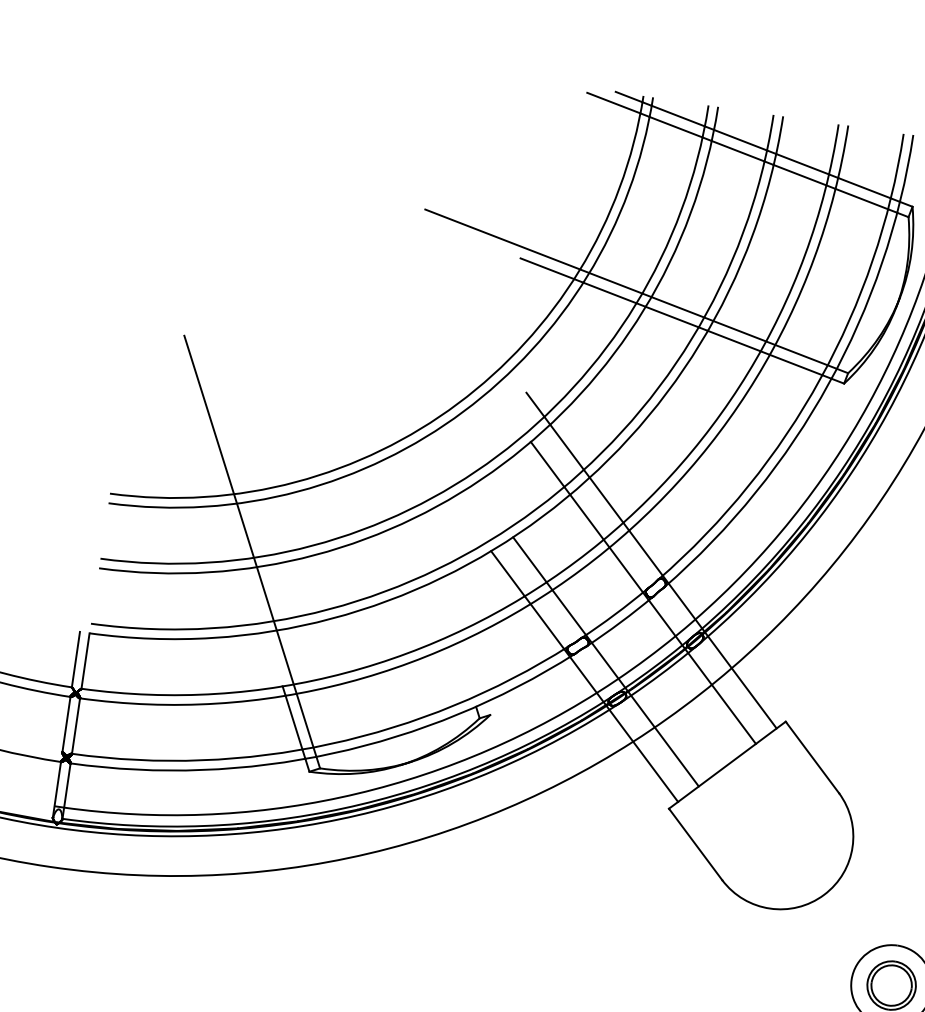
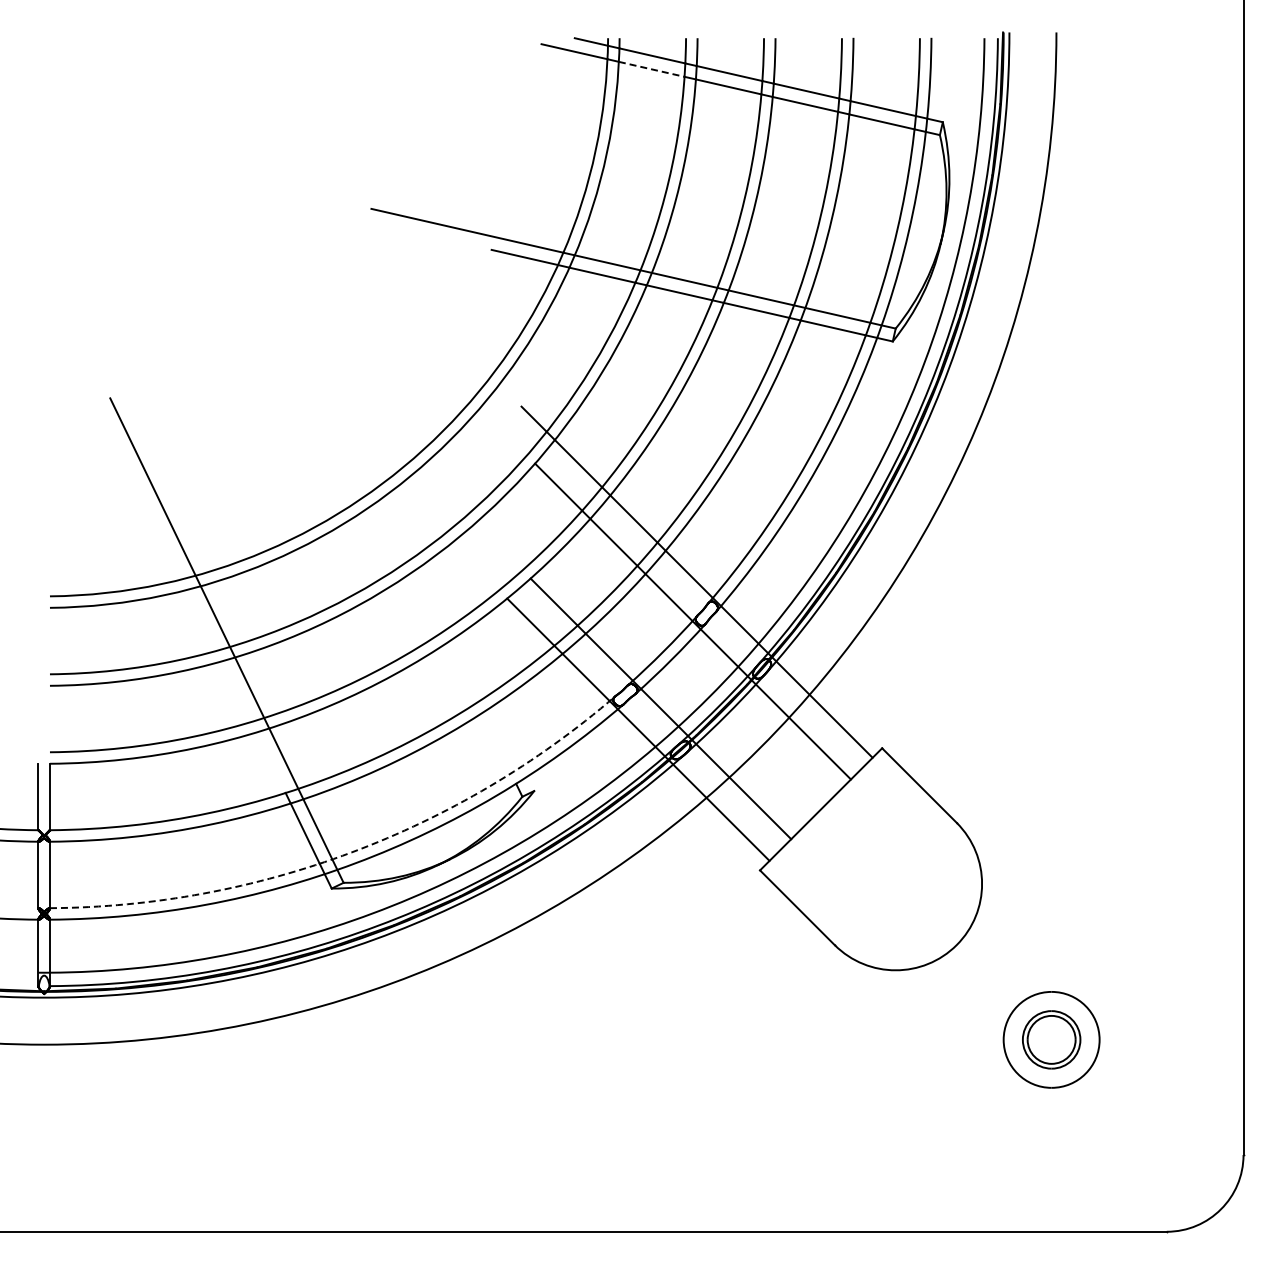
line: (675, 127) -> (651, 69), solid -> dashed
arc: (330, 744) -> (351, 852), solid -> dashed

